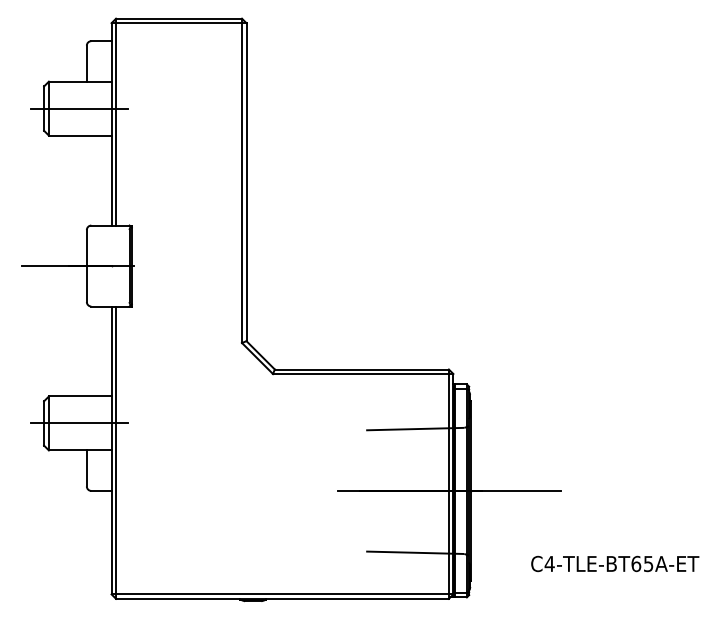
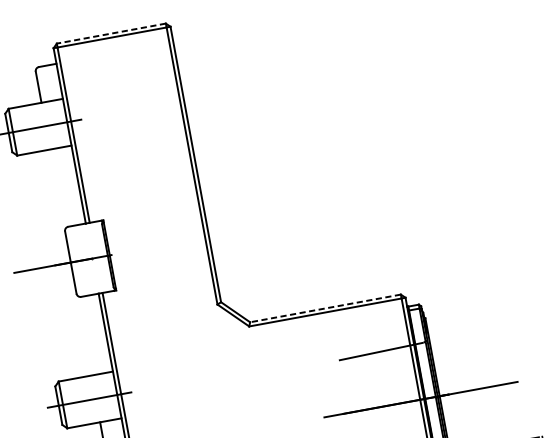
line: (179, 18) -> (111, 33), solid -> dashed
line: (361, 369) -> (325, 308), solid -> dashed

